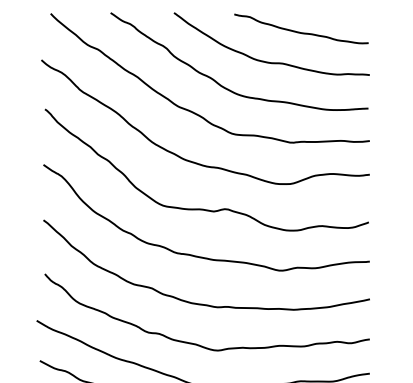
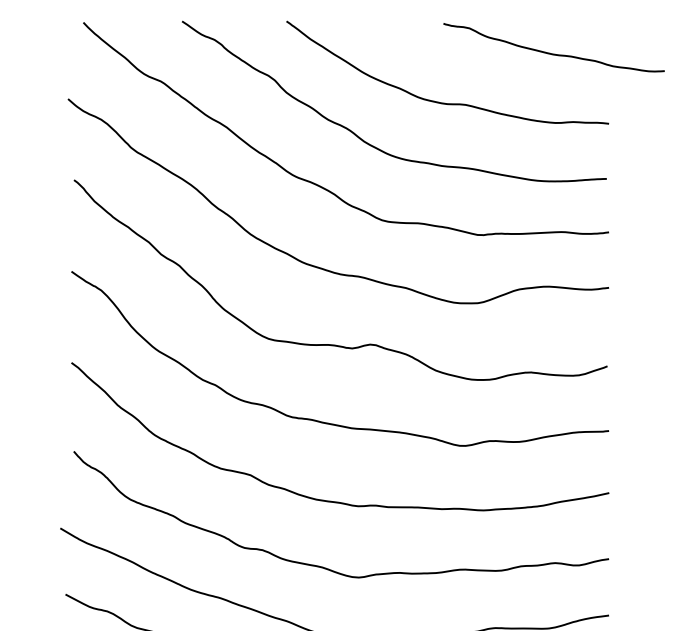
curve: (299, 31) -> (550, 51), moved

